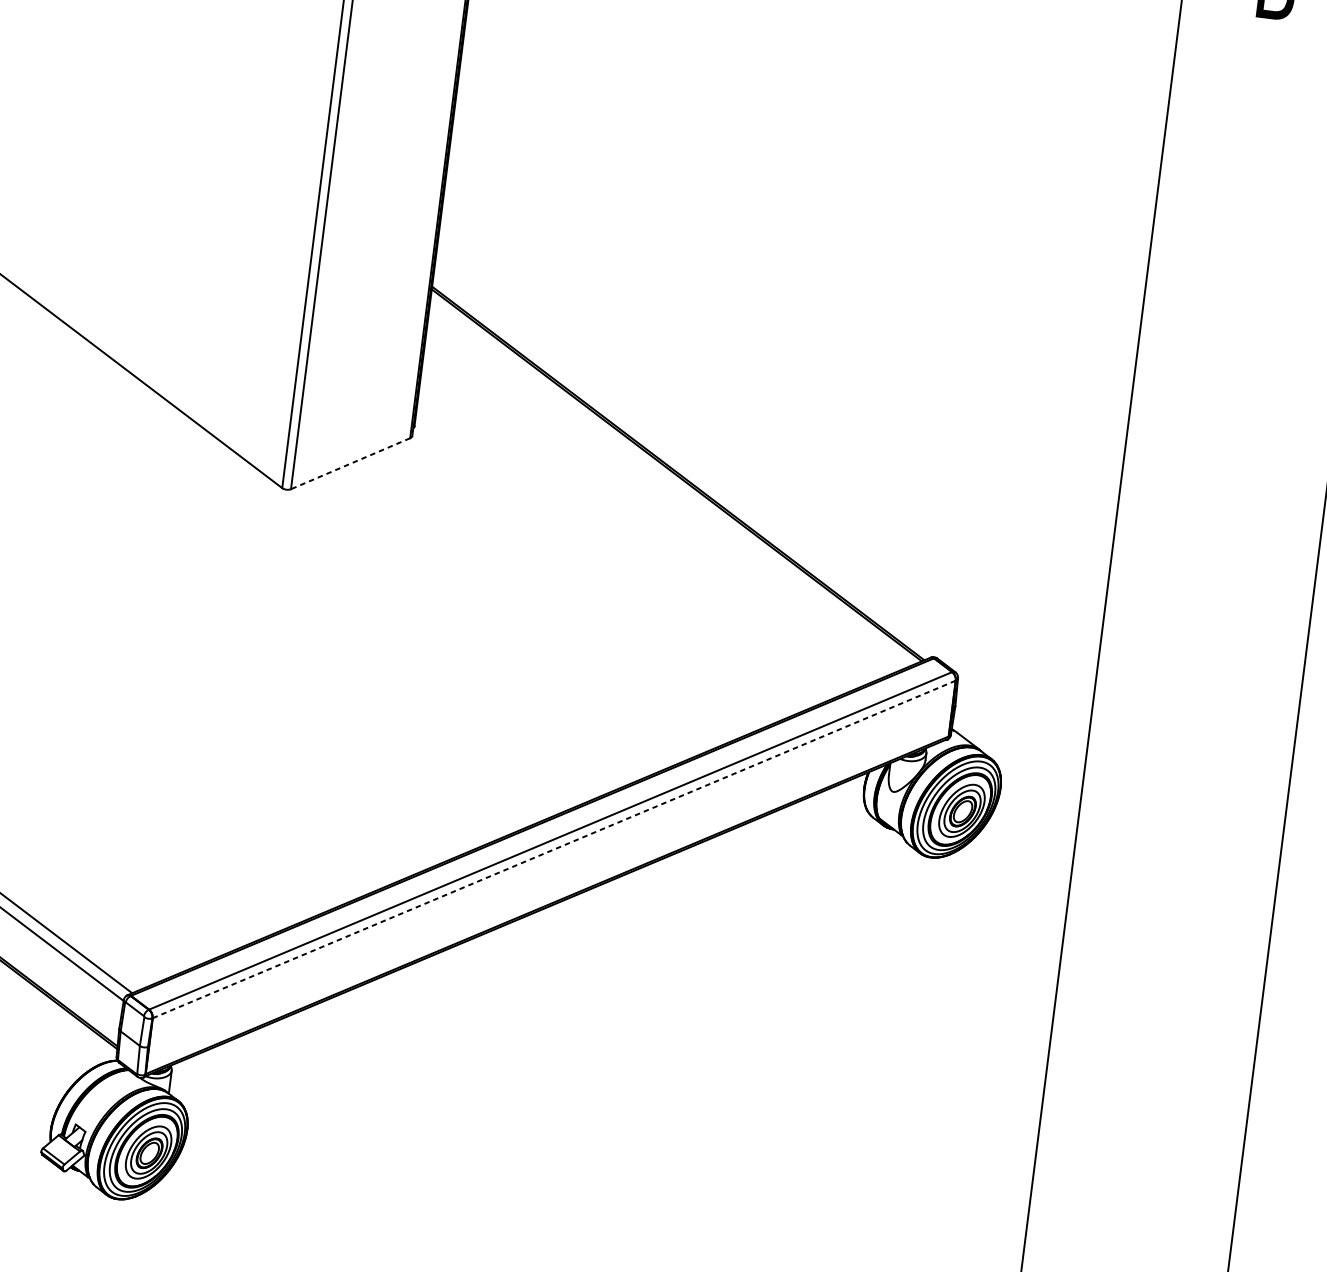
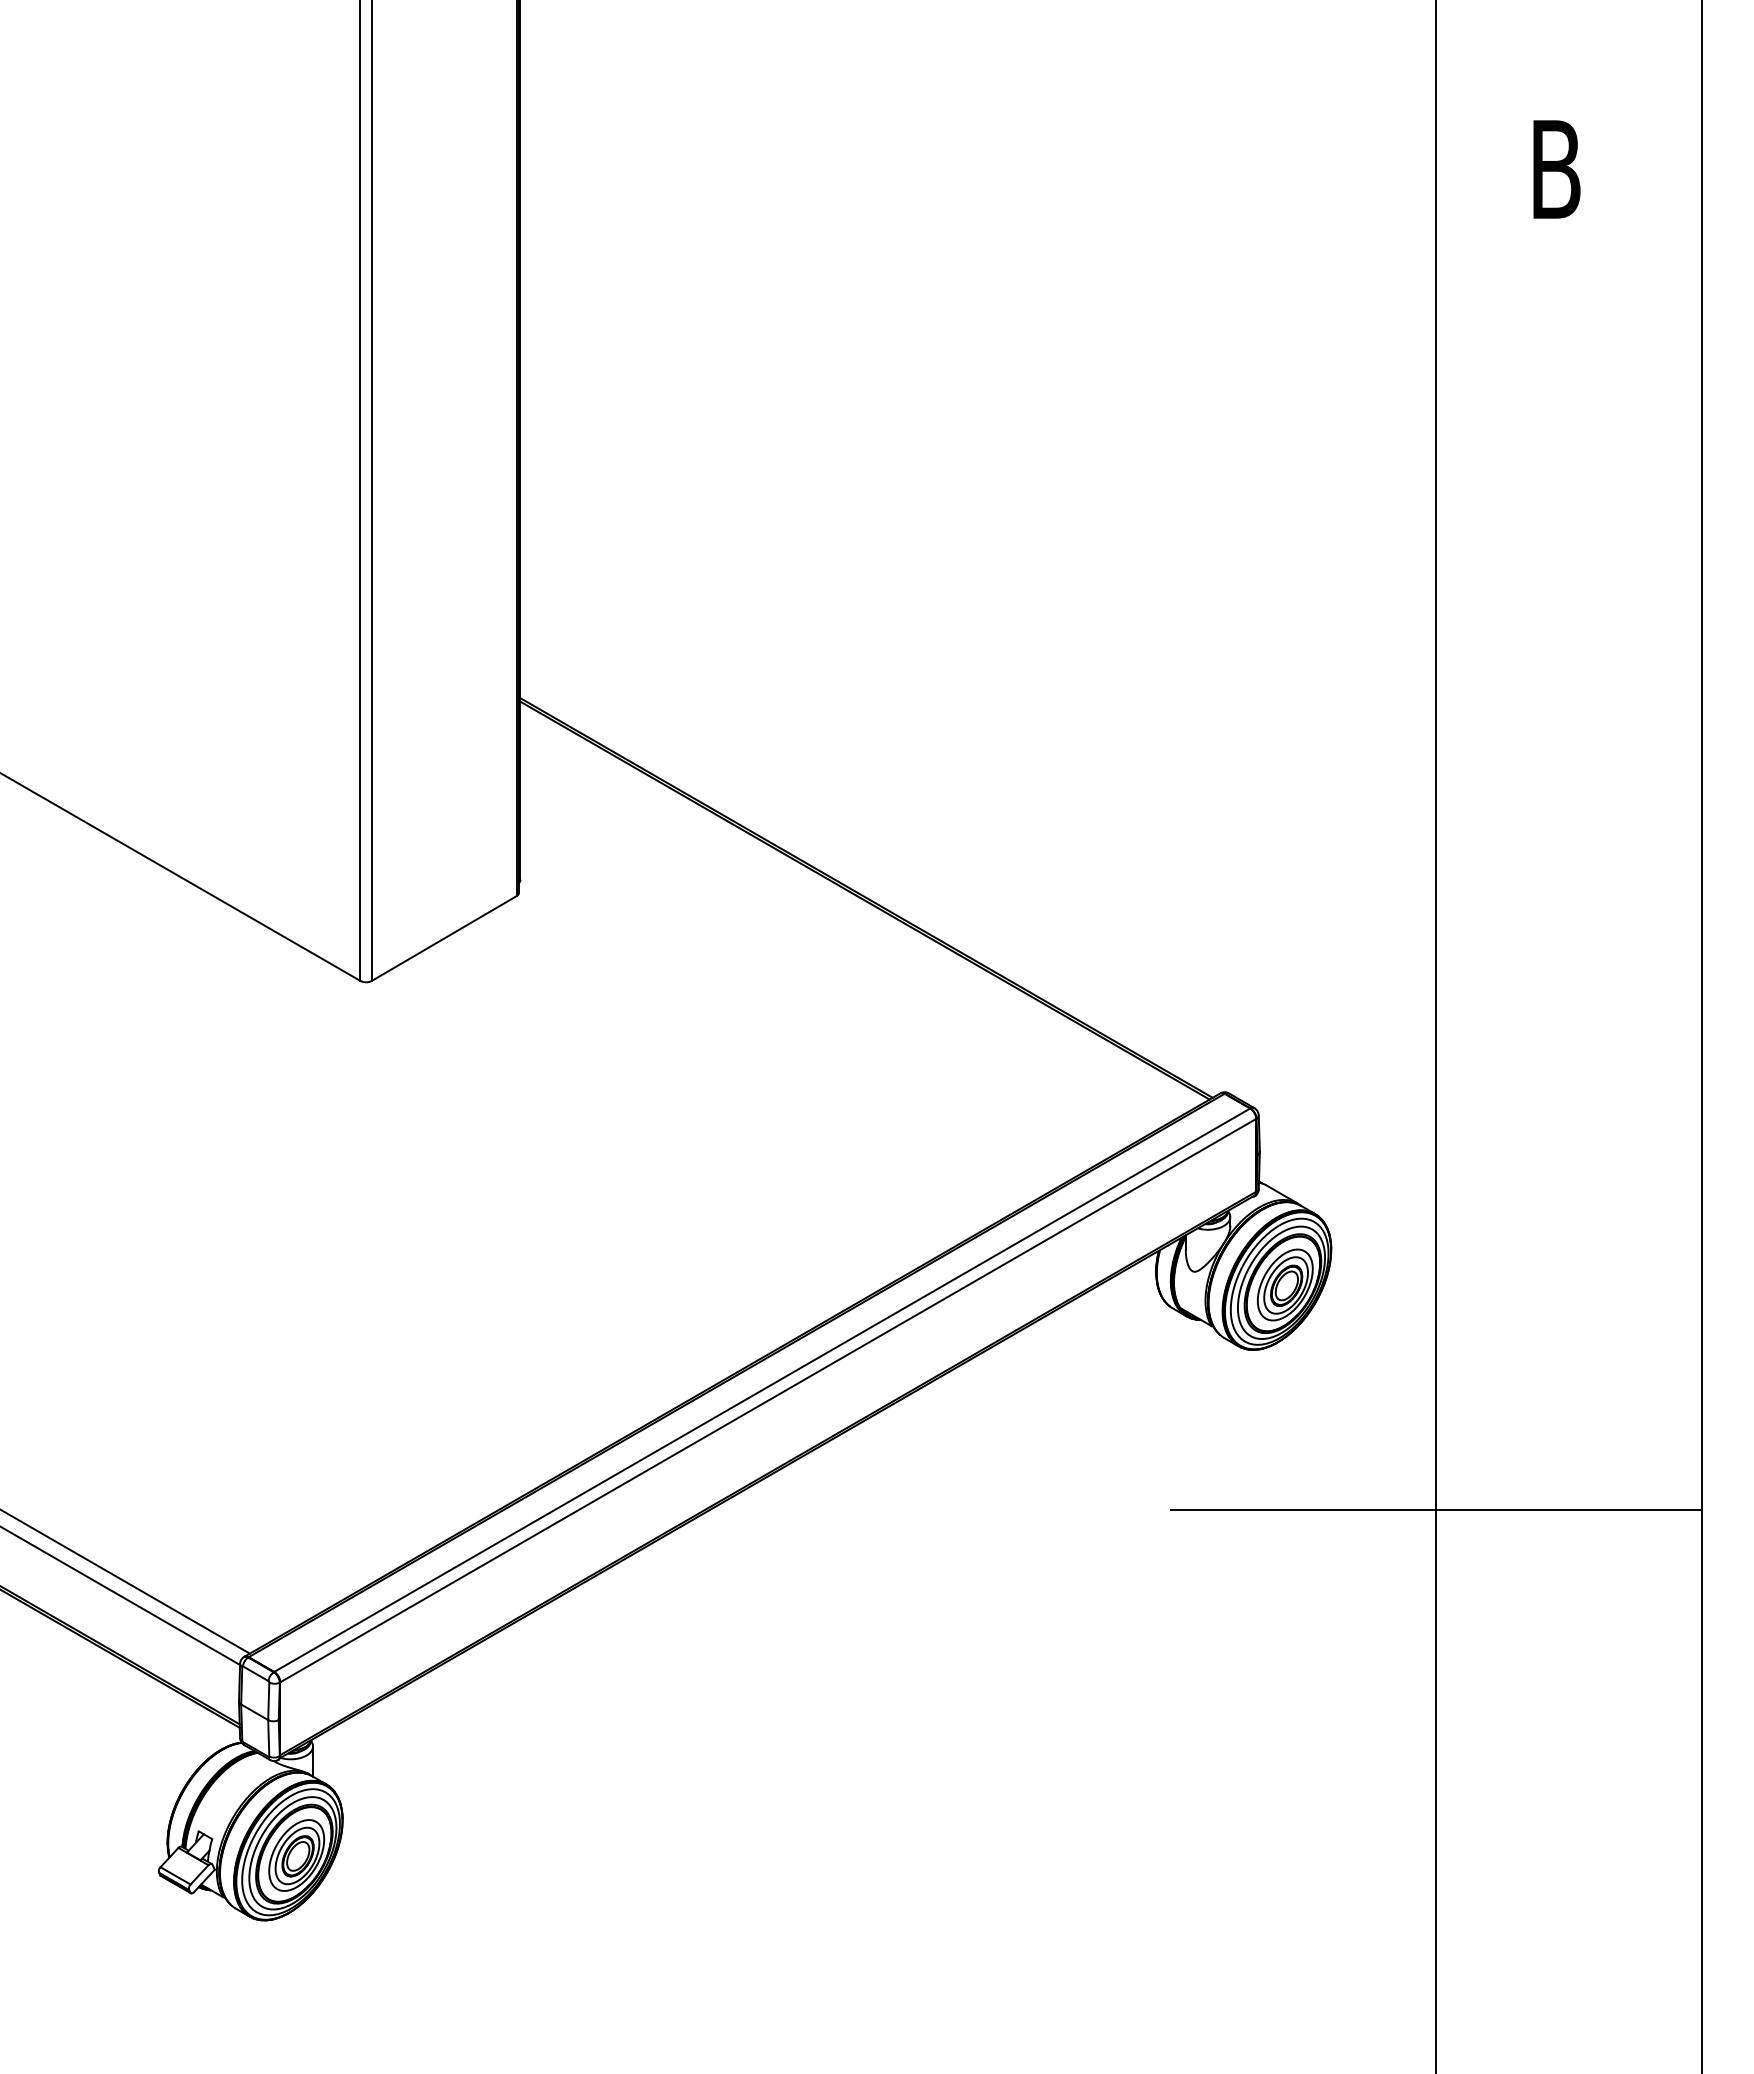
line: (350, 463) -> (444, 938), dashed -> solid
line: (553, 849) -> (767, 1400), dashed -> solid
line: (1055, 997) -> (1435, 1509), added

